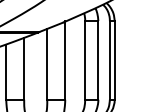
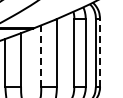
line: (115, 60) -> (100, 52), solid -> dashed
line: (47, 64) -> (41, 56), solid -> dashed

